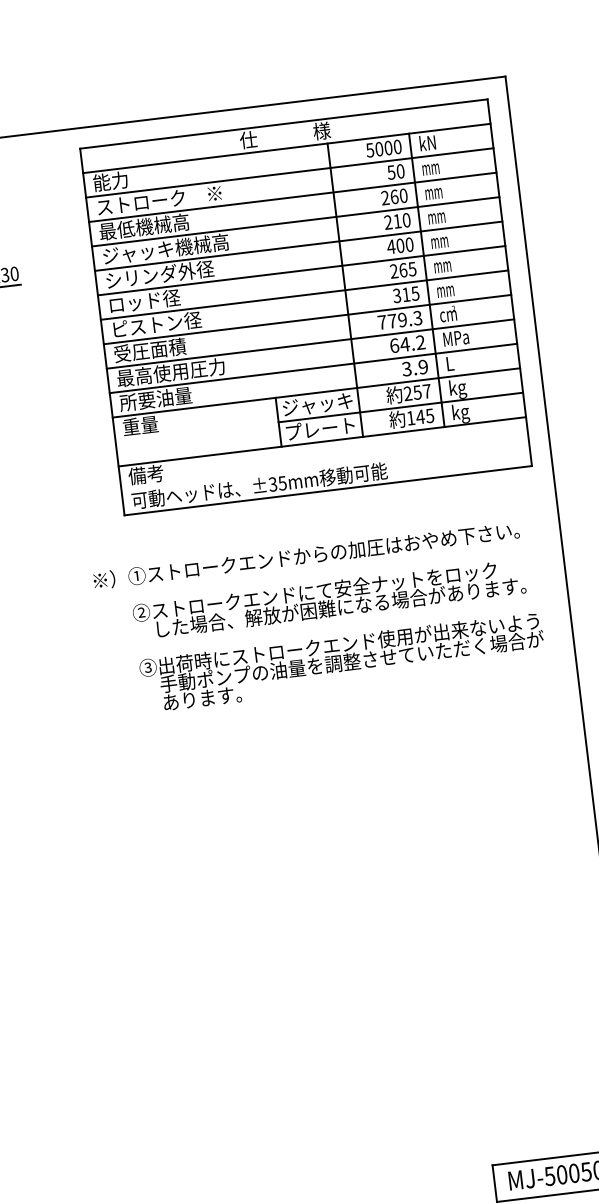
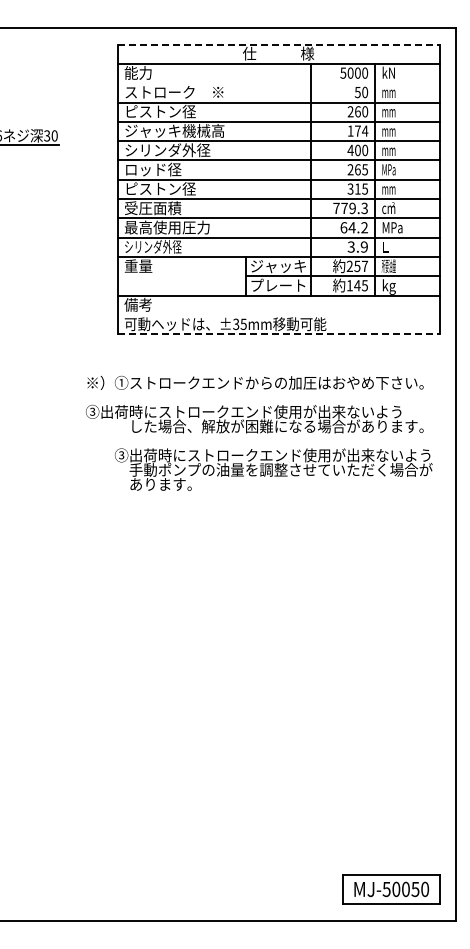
line: (285, 123) -> (279, 44), solid -> dashed
line: (289, 173) -> (278, 83), removed
text: (396, 220) -> (357, 130), 210 -> 174
text: (143, 226) -> (159, 111), 最低機械高 -> ピストン径
text: (442, 265) -> (388, 169), mm -> MPa
text: (456, 387) -> (388, 266), kg -> 所要油量
text: (155, 398) -> (152, 246), 所要油量 -> シリンダ外径
line: (329, 490) -> (279, 334), solid -> dashed
text: (296, 593) -> (244, 411), ②ストロークエンドにて安全ナットをロック -> ③出荷時にストロークエンド使用が出来ないよう

